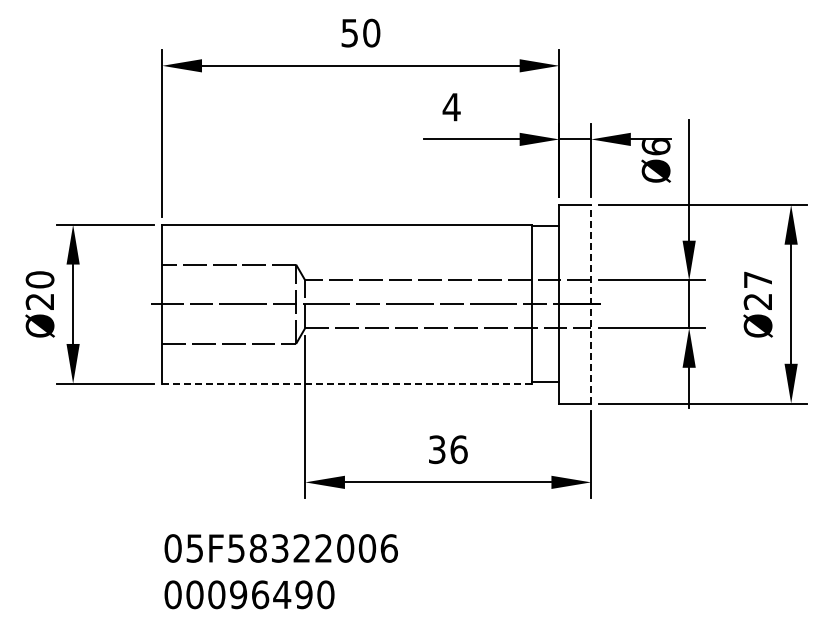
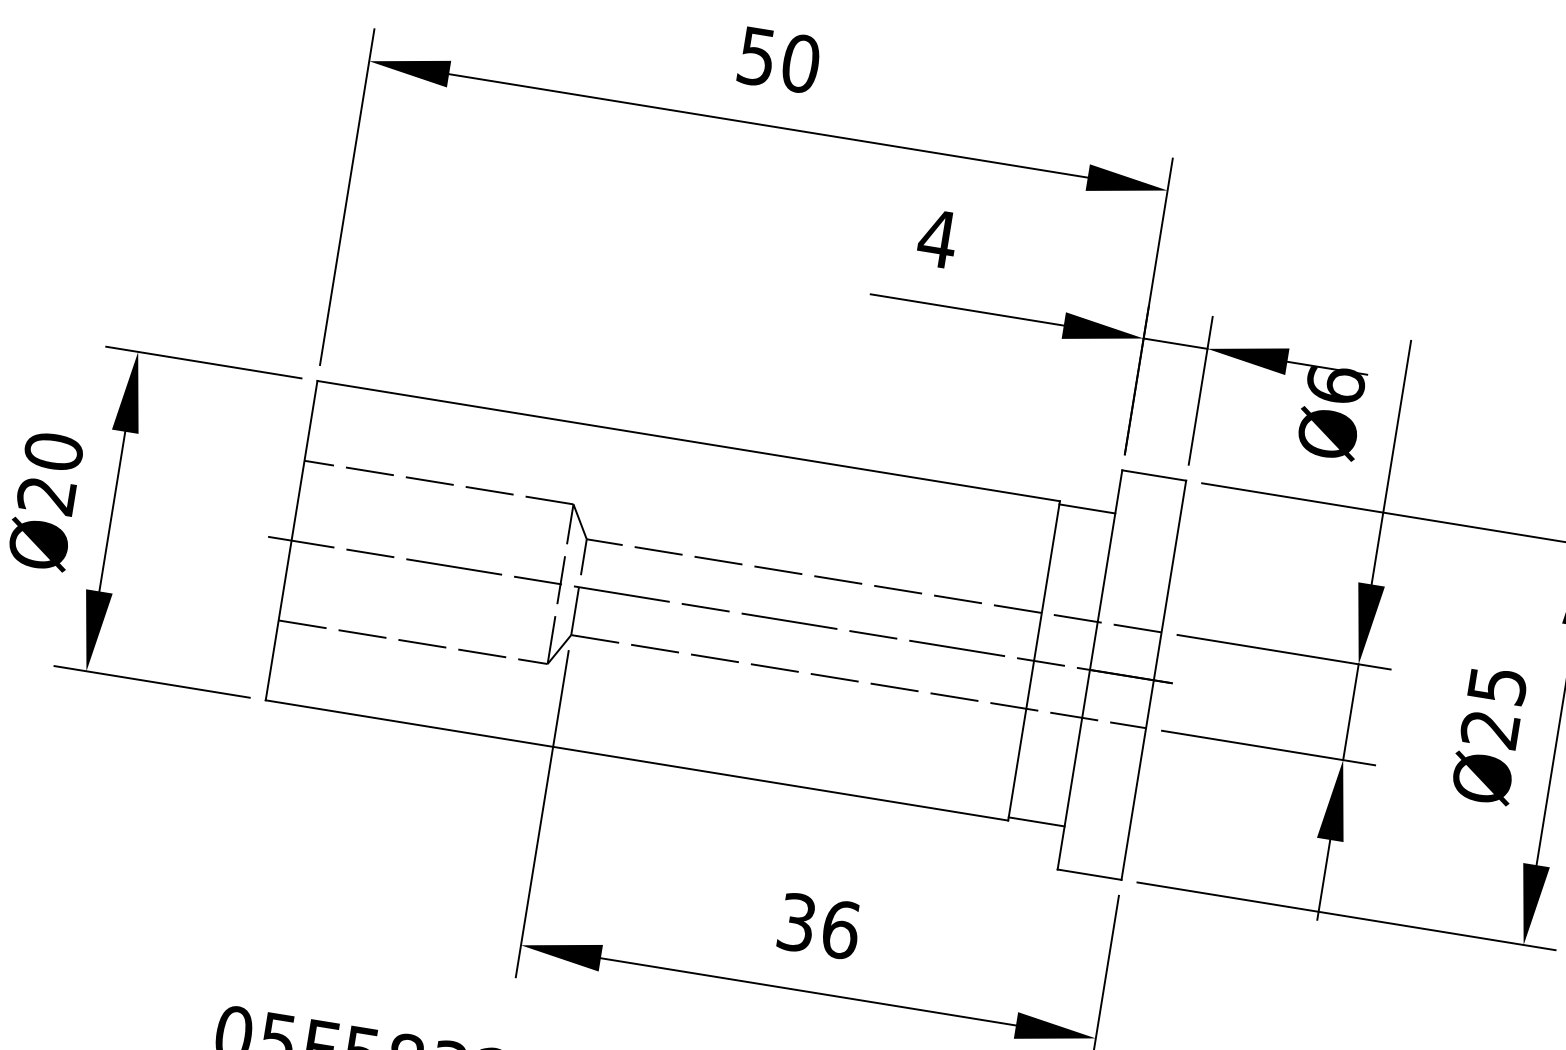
text: (758, 279) -> (1498, 684), Ø27 -> Ø25
line: (591, 303) -> (1154, 678), dashed -> solid
line: (346, 383) -> (636, 759), dashed -> solid

